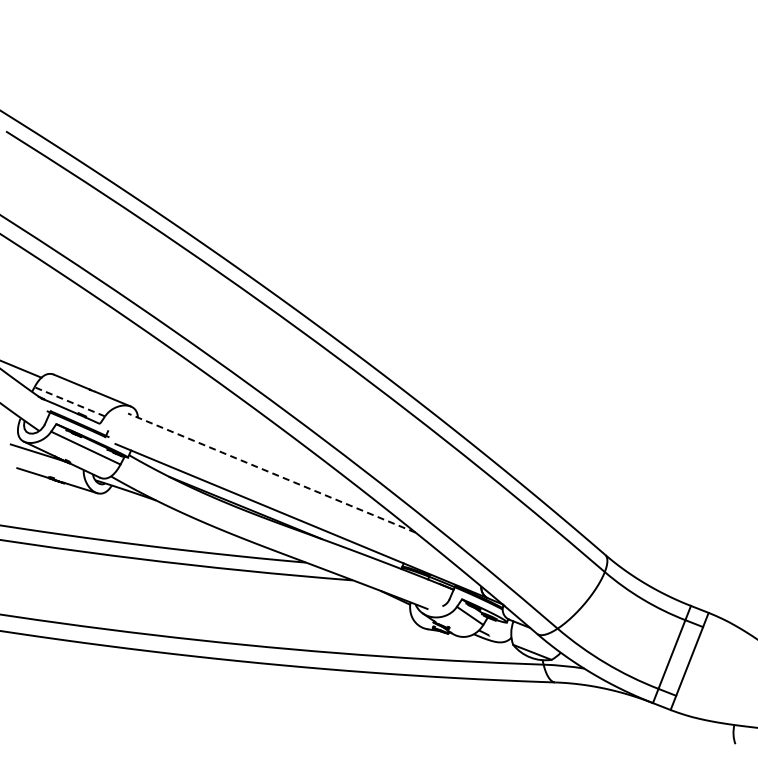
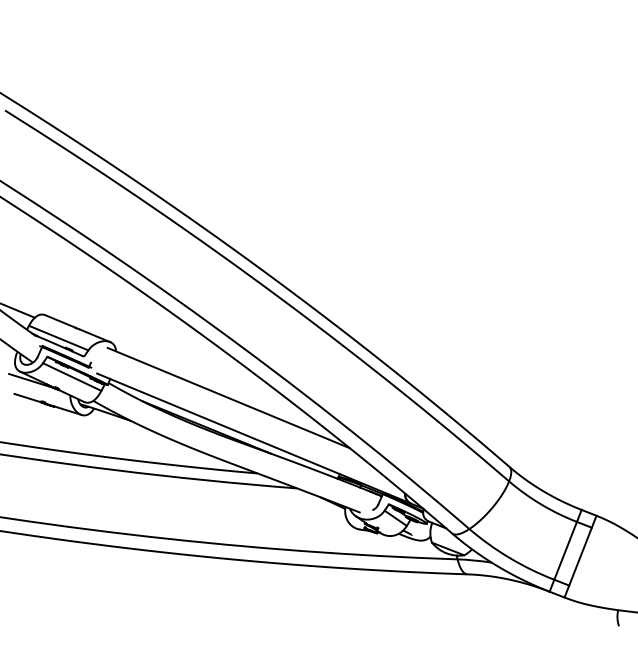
line: (69, 401) -> (58, 337), dashed -> solid
line: (271, 473) -> (228, 398), dashed -> solid

